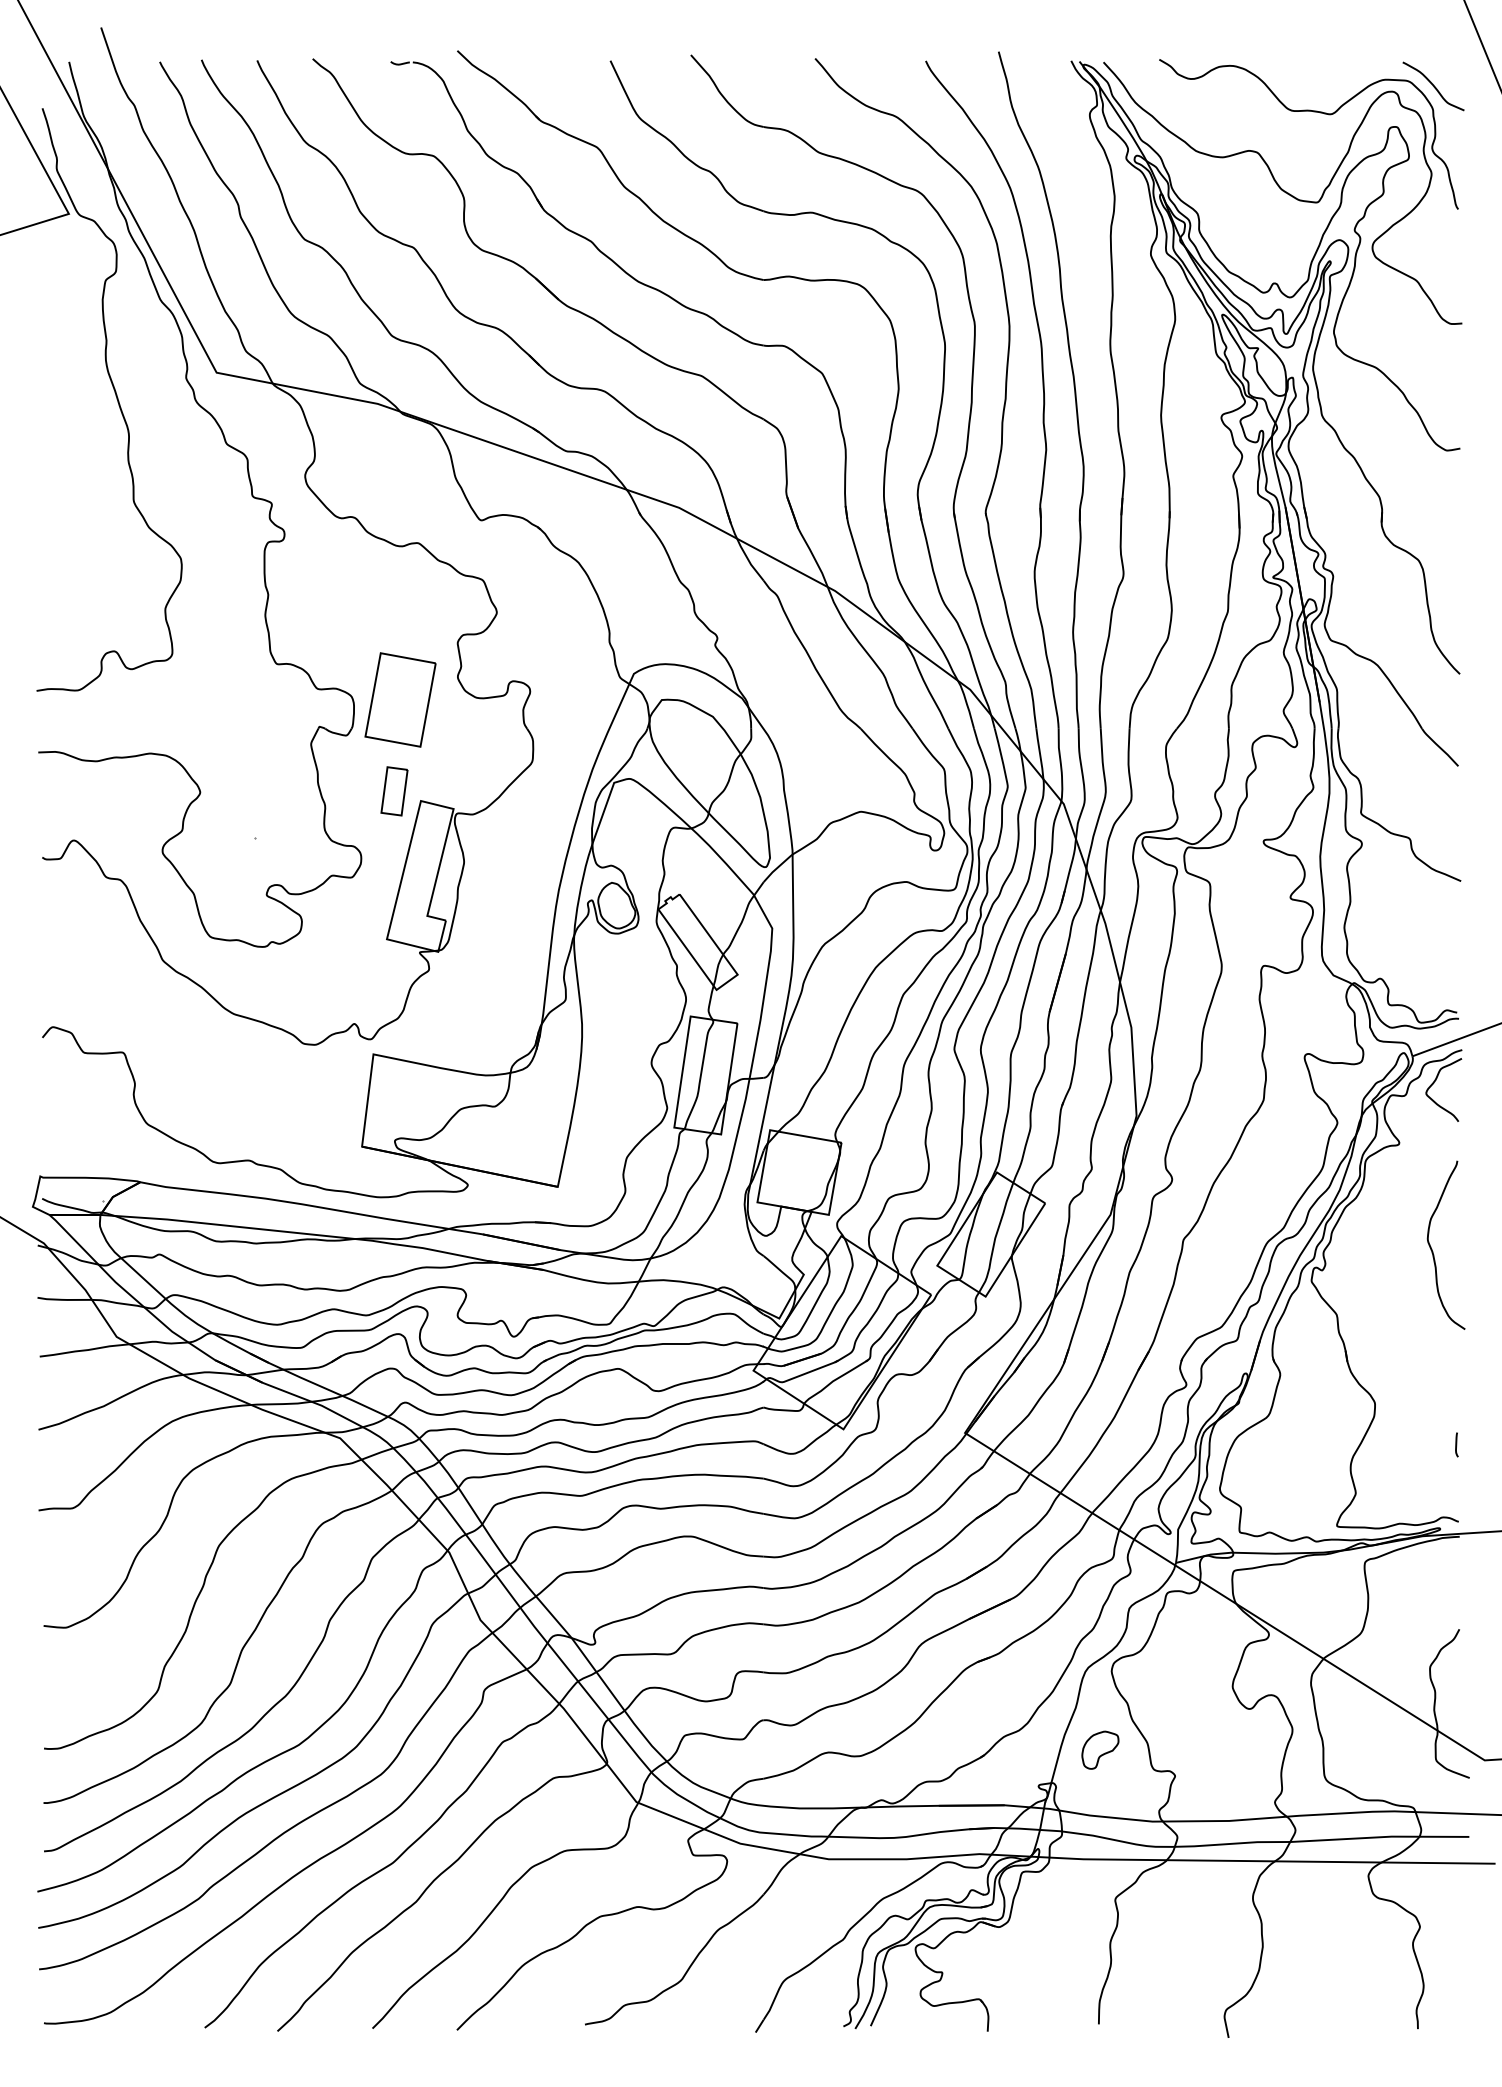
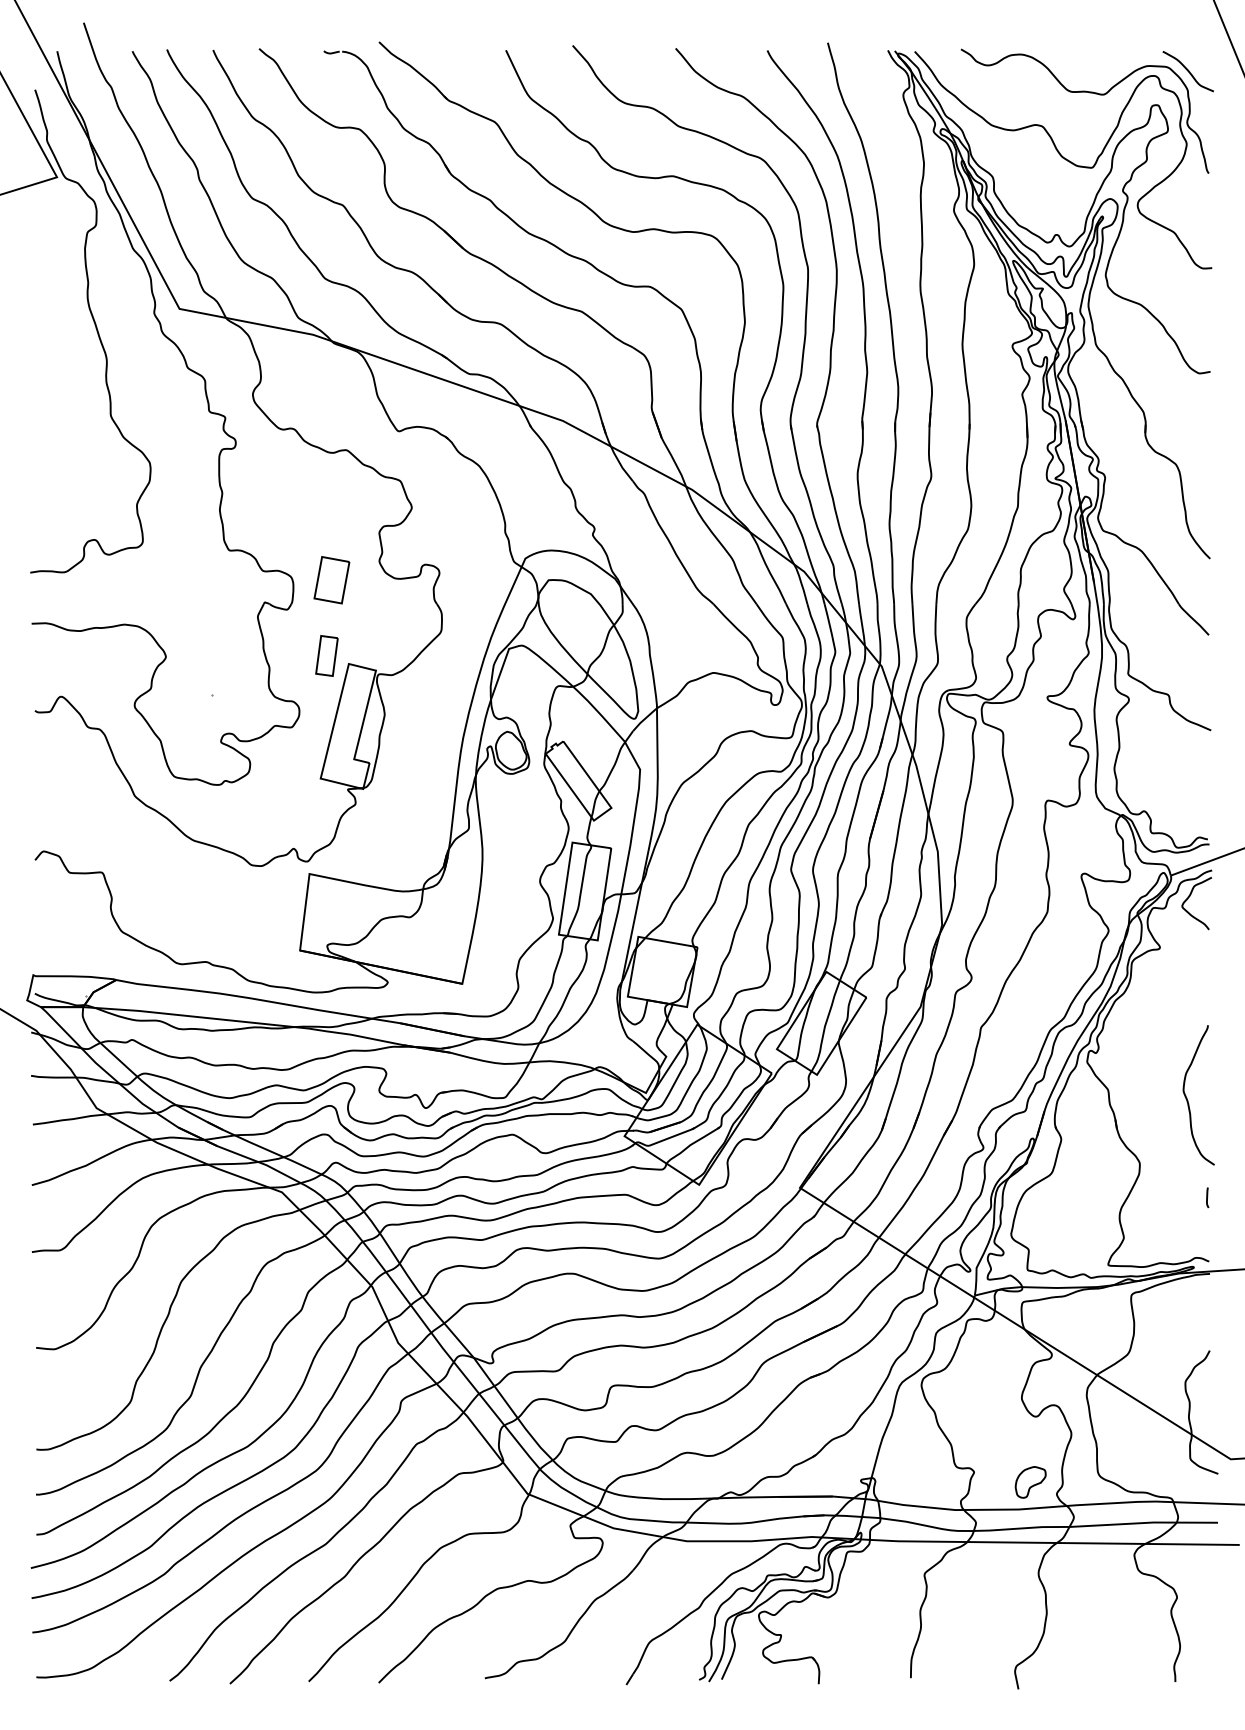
part: (400, 699) -> (331, 579), size x0.6
curve: (1433, 1251) -> (1188, 1100), moved
part: (1100, 1749) -> (1030, 1481), moved

